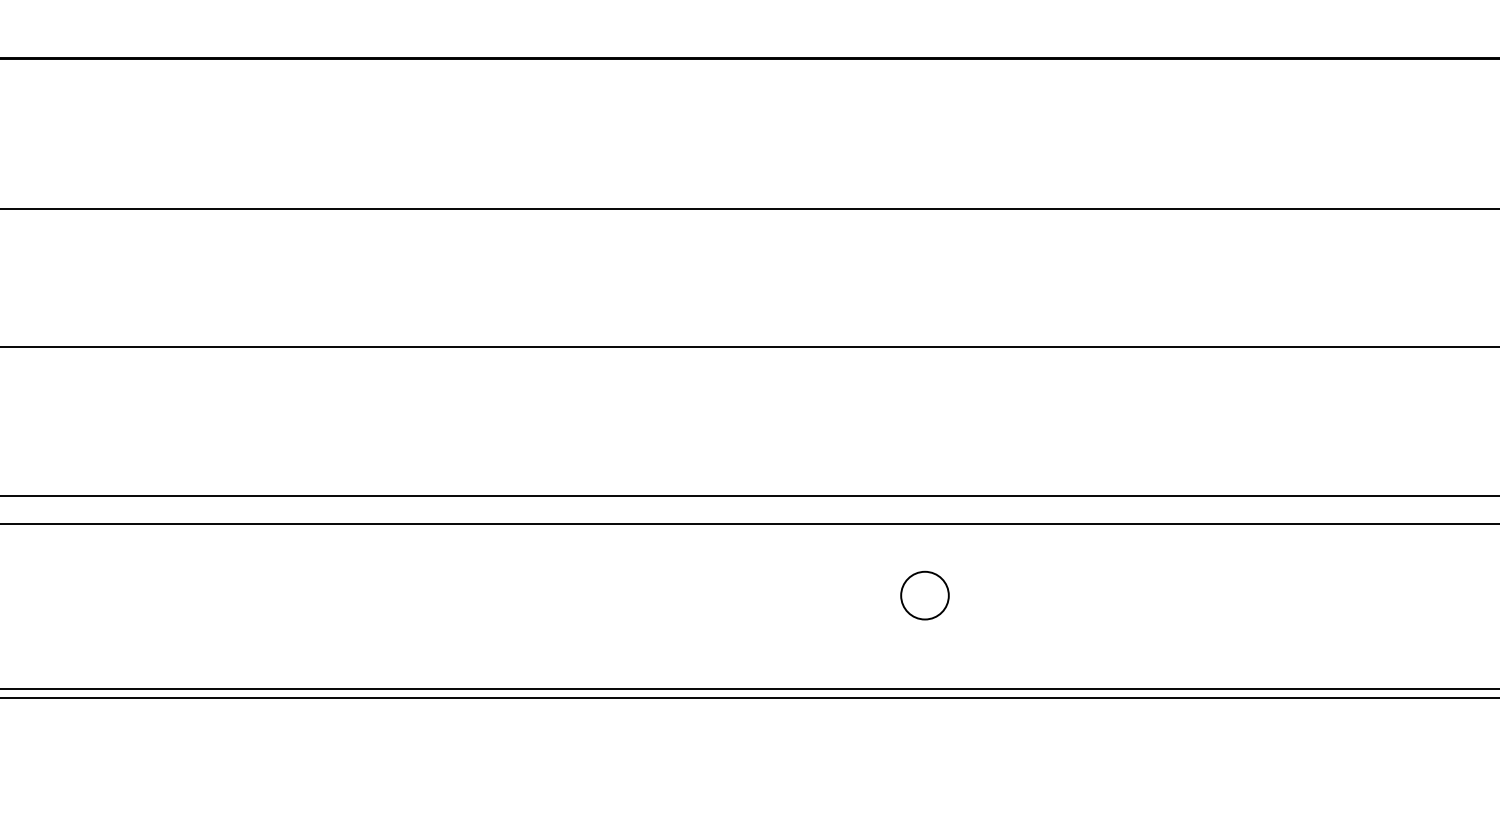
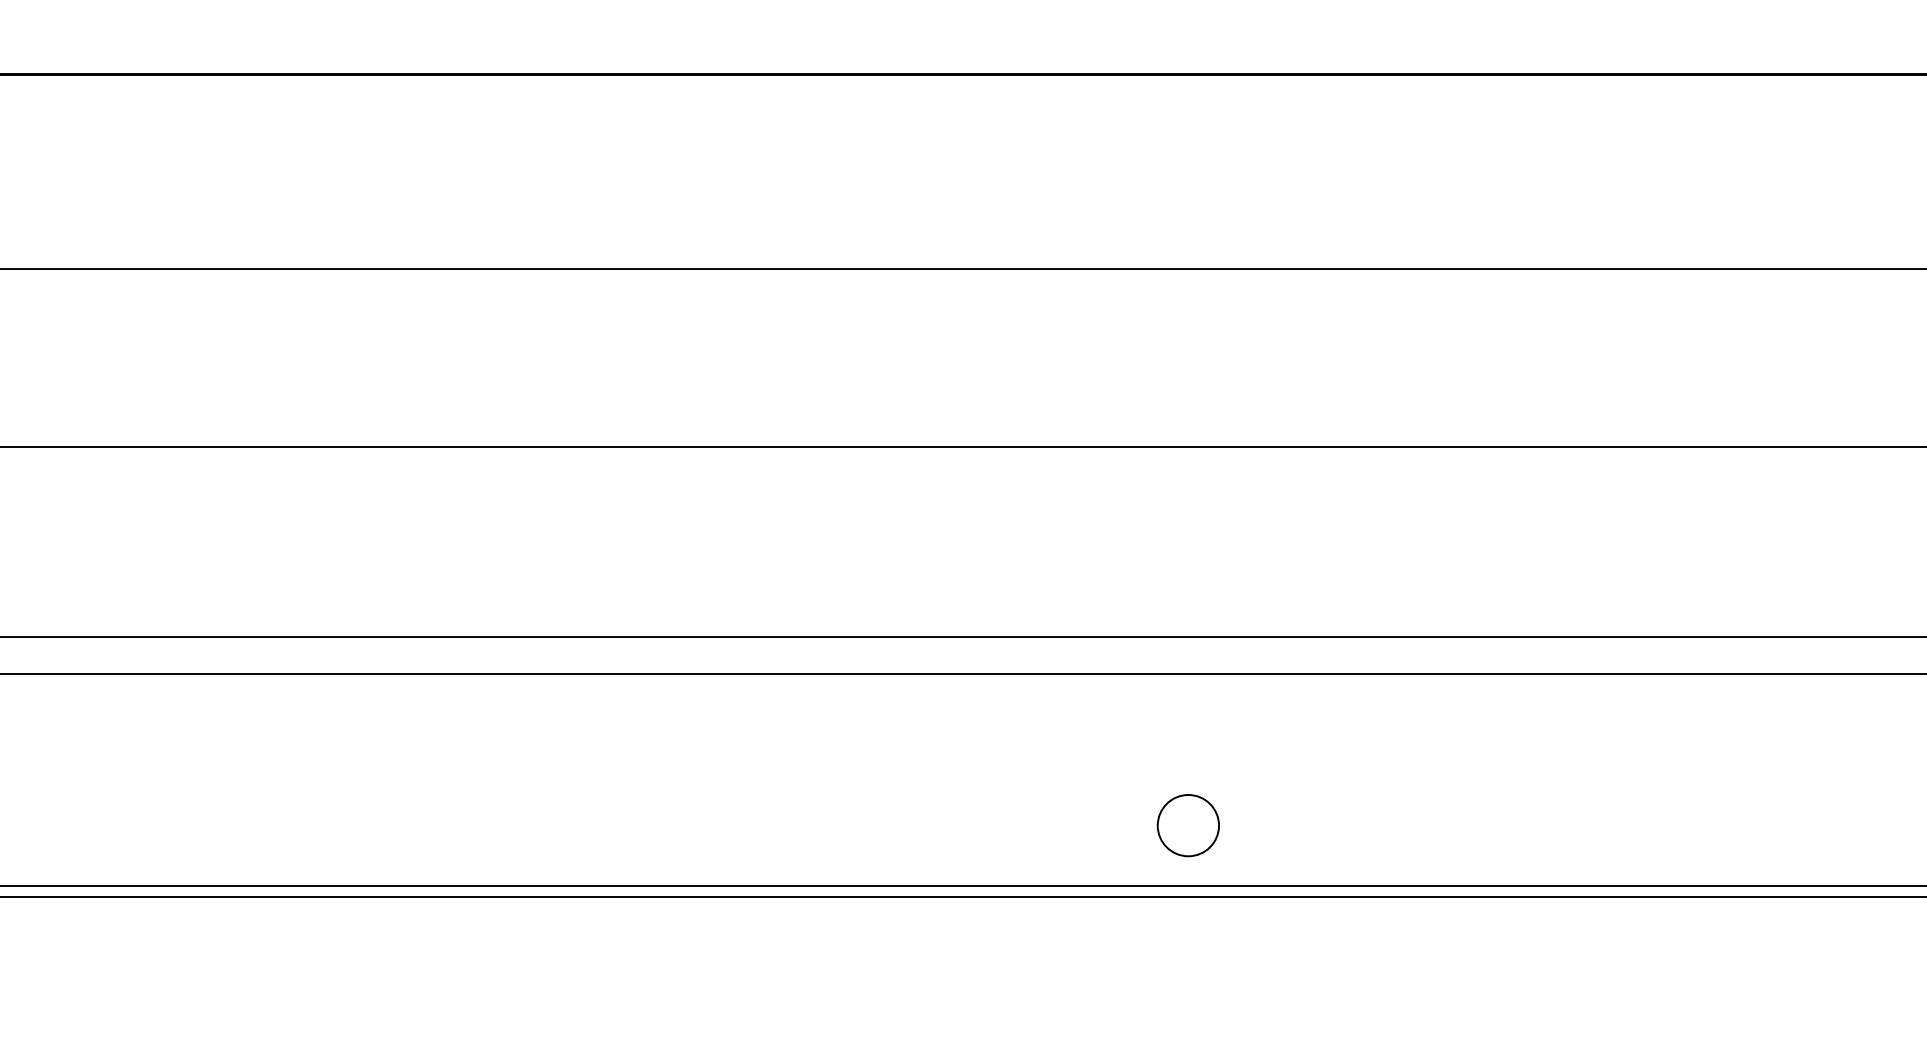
circle: (924, 595) -> (1187, 825), moved

